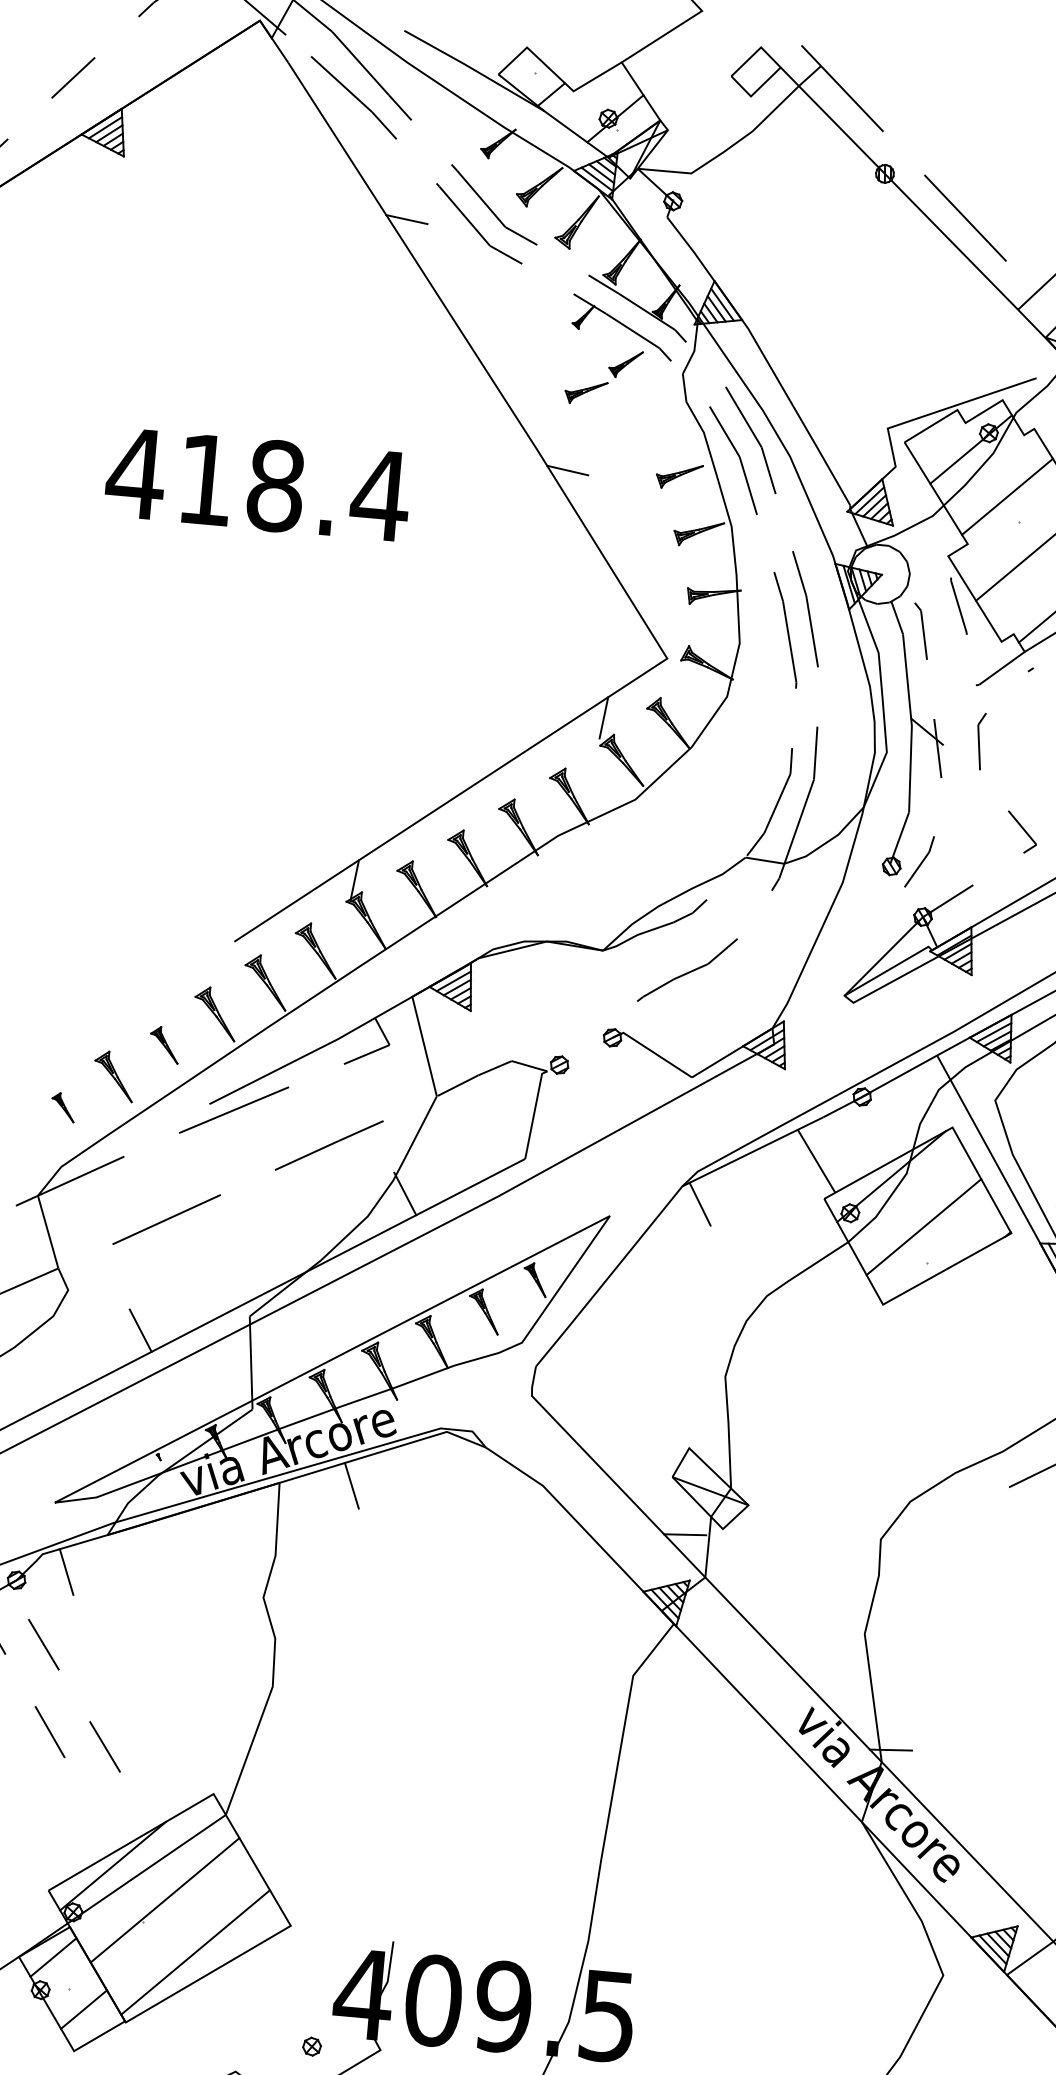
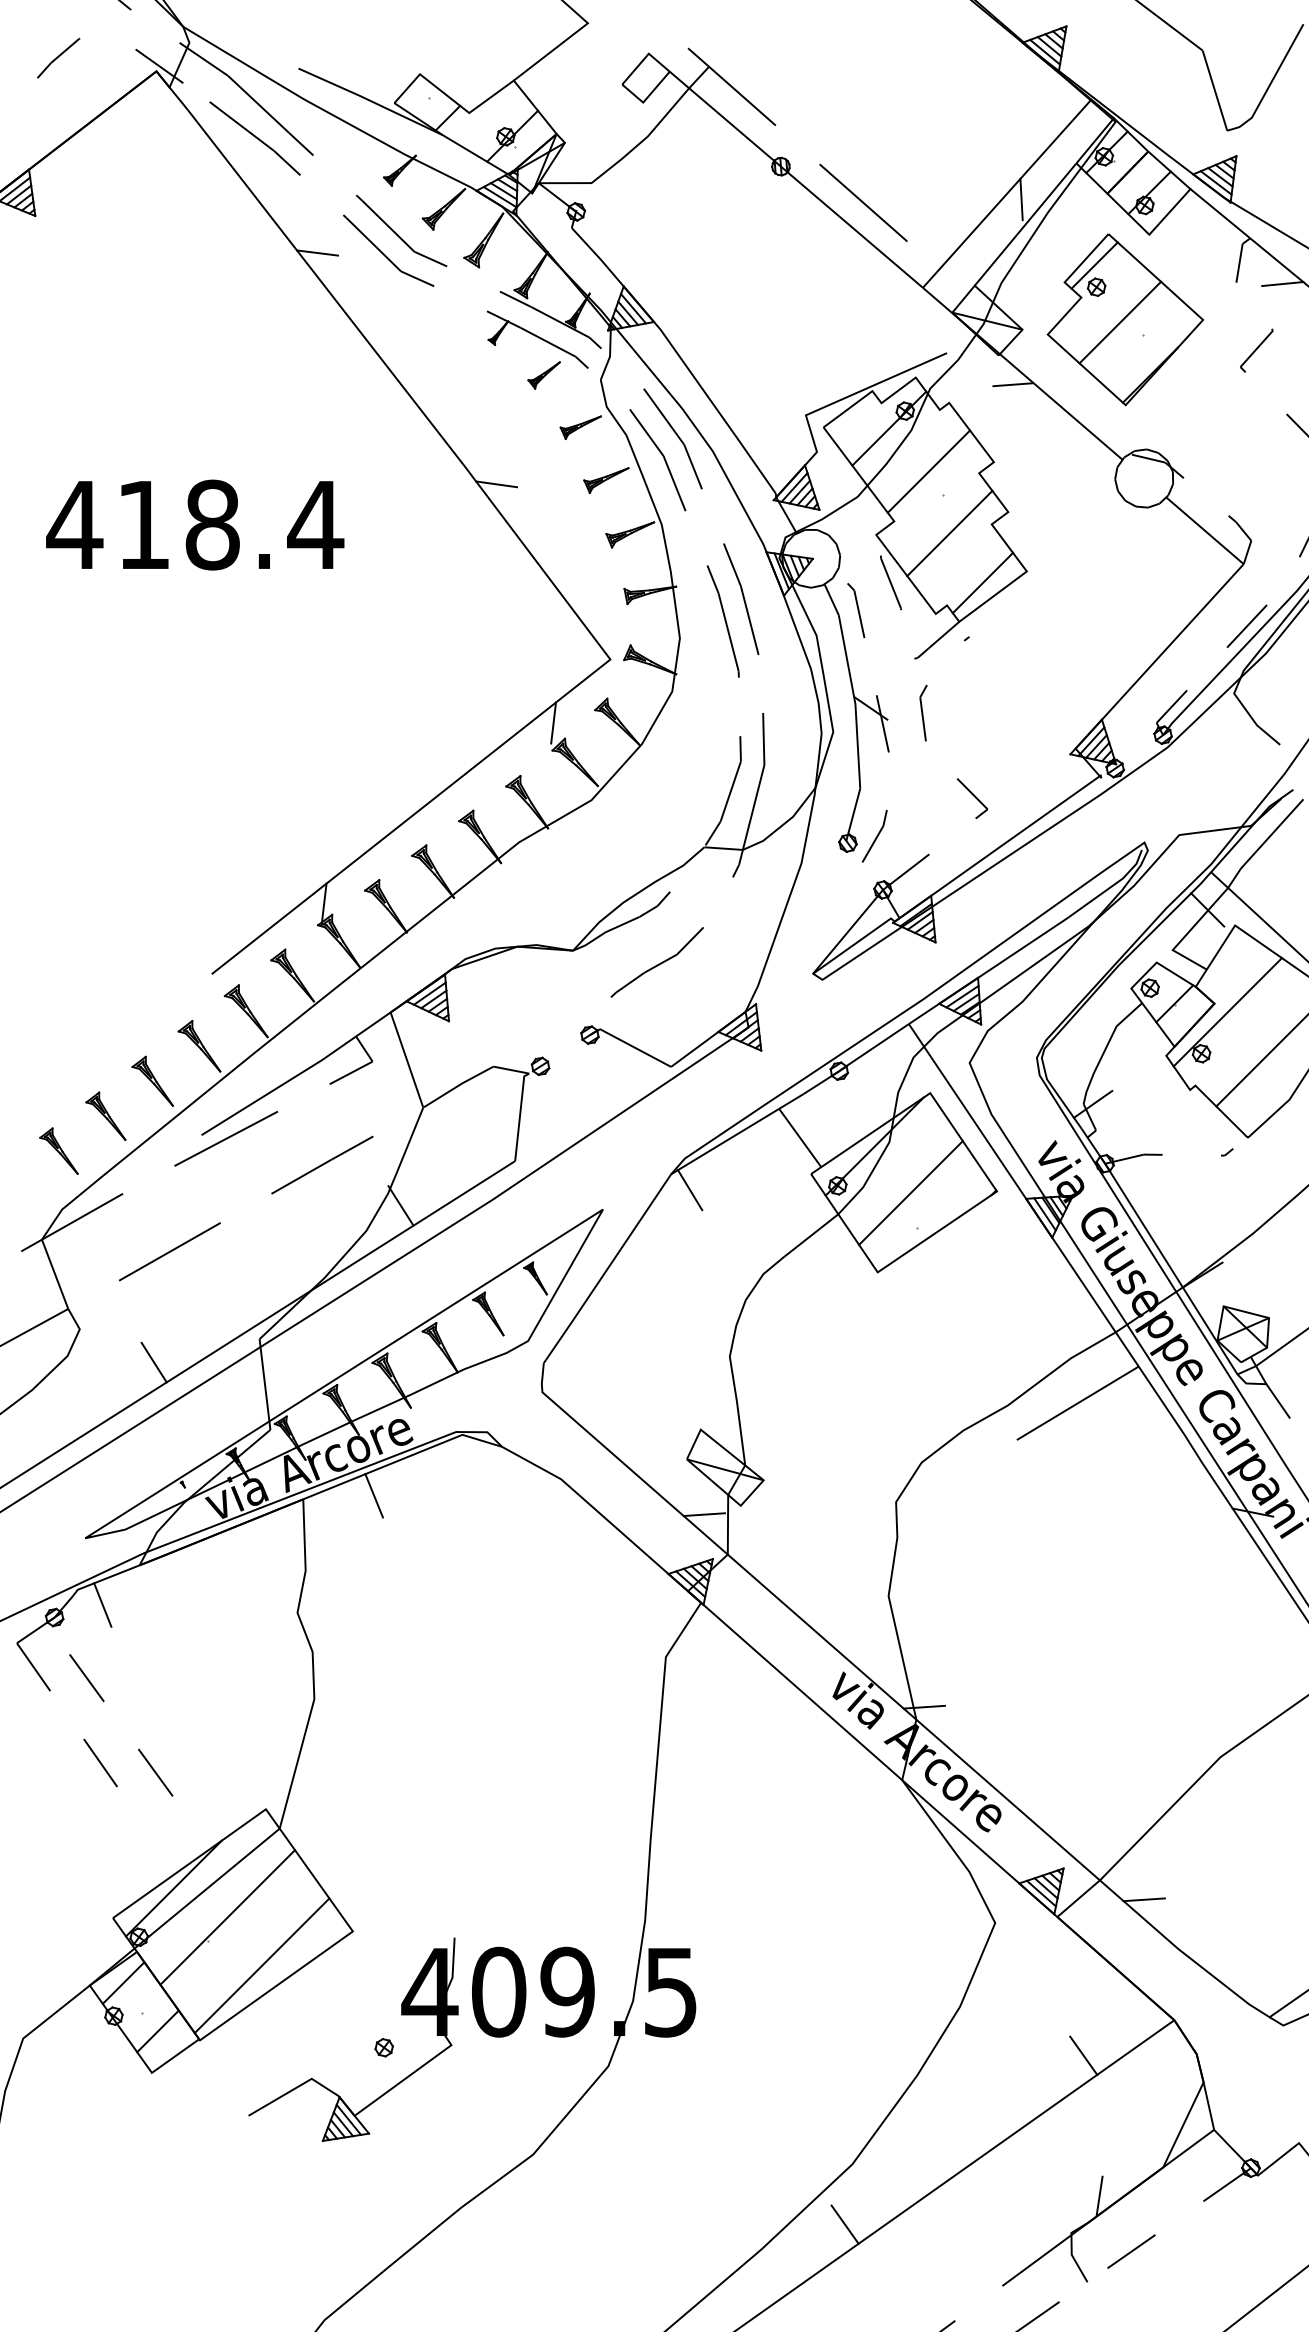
part: (585, 392) -> (580, 427), moved
part: (164, 1044) -> (152, 1080), size x1.43
part: (62, 1106) -> (58, 1150), size x1.67

